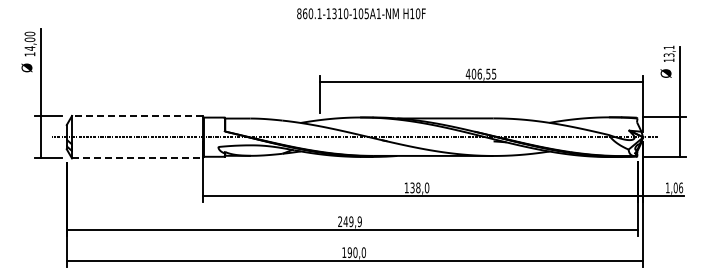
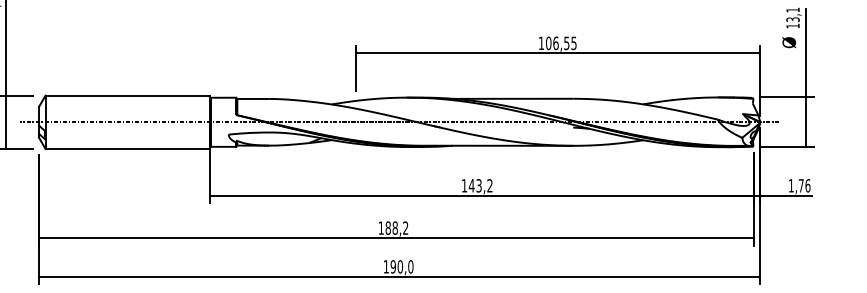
text: (467, 73) -> (540, 42), 406,55 -> 106,55
line: (137, 115) -> (127, 95), dashed -> solid
line: (137, 158) -> (127, 148), dashed -> solid
text: (419, 187) -> (480, 185), 138,0 -> 143,2
text: (675, 187) -> (801, 185), 1,06 -> 1,76
text: (349, 221) -> (392, 227), 249,9 -> 188,2

